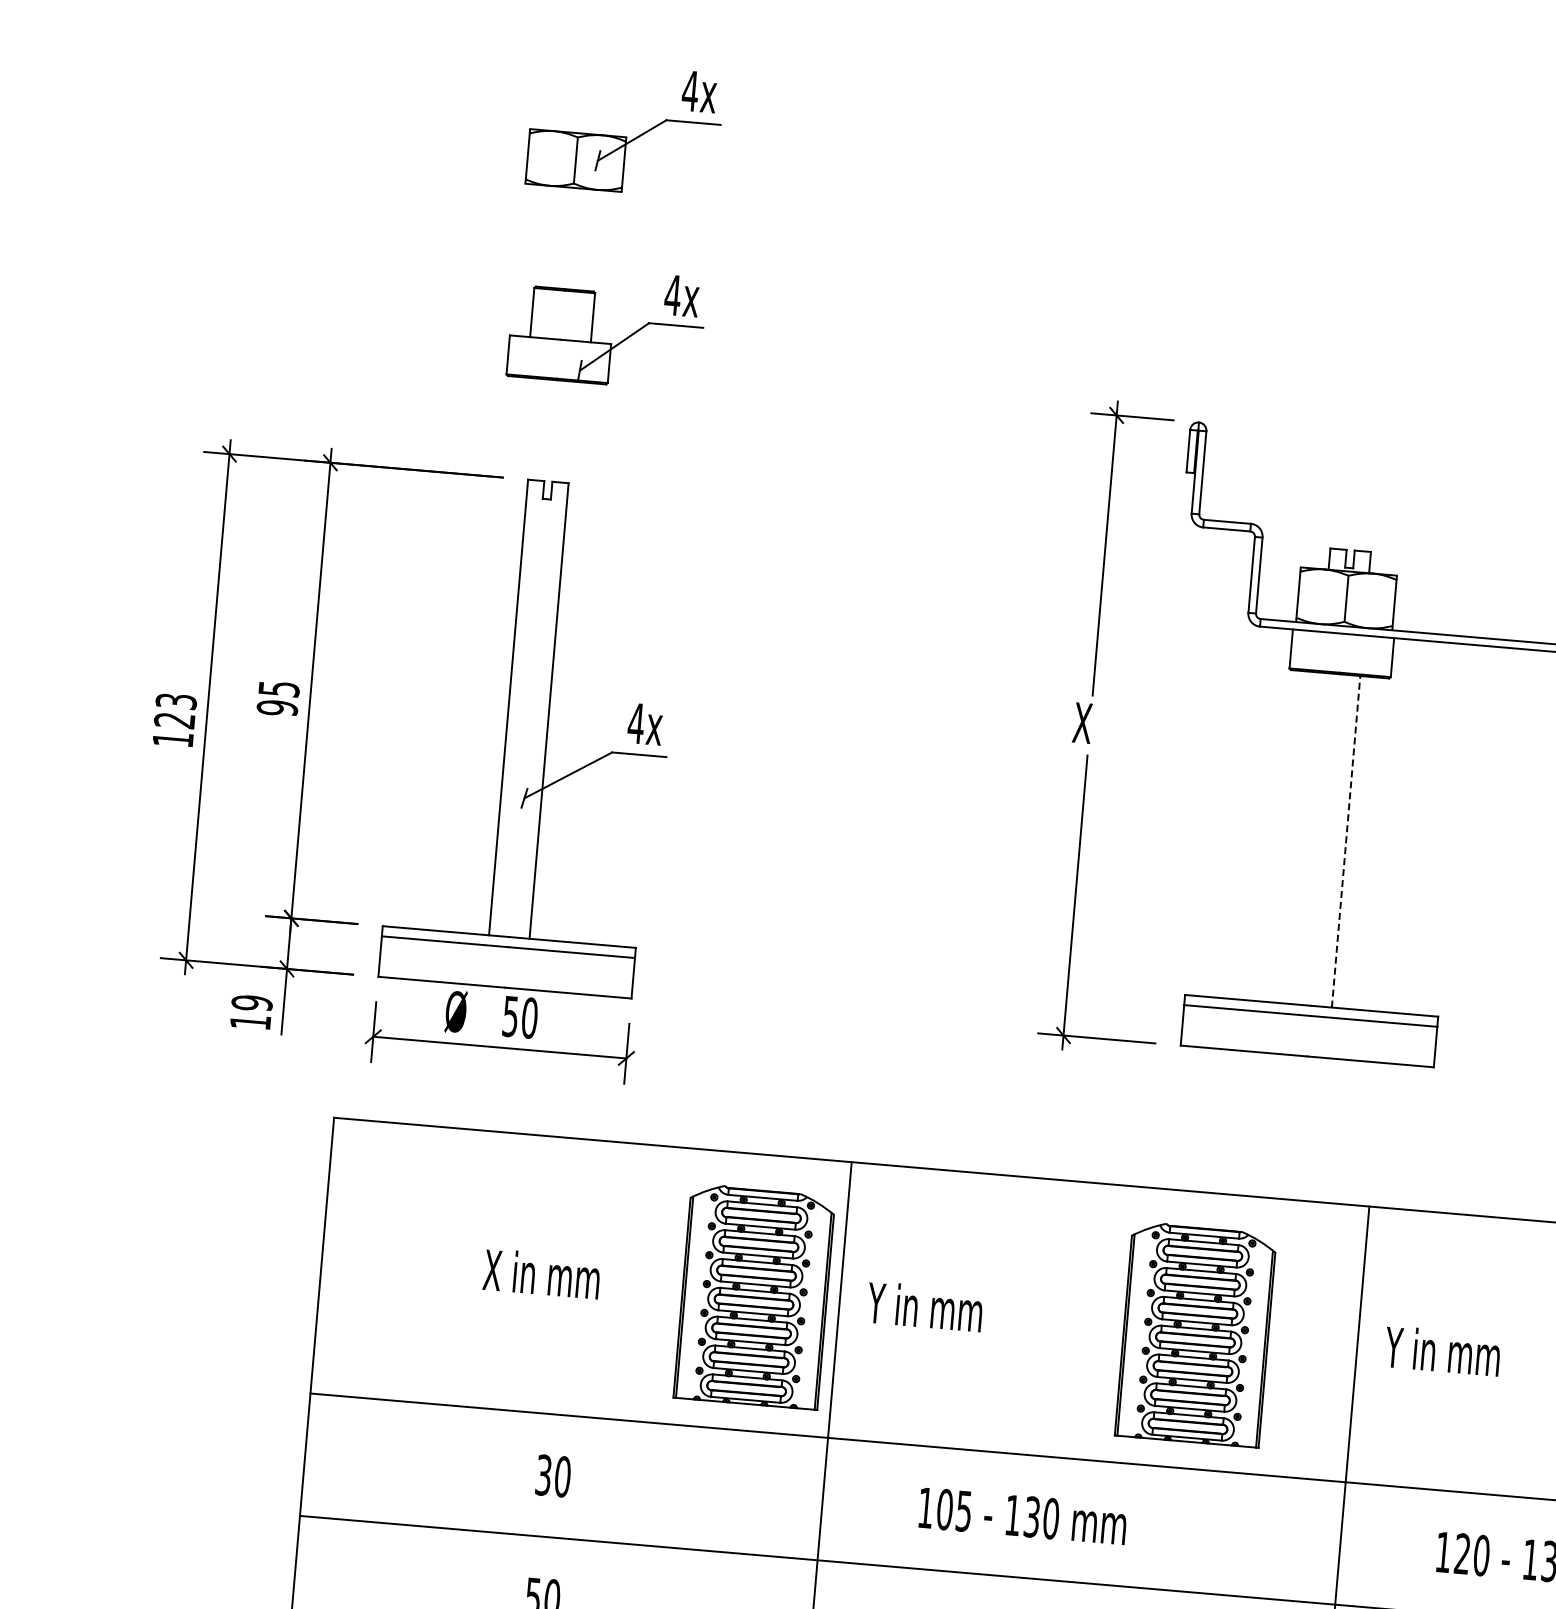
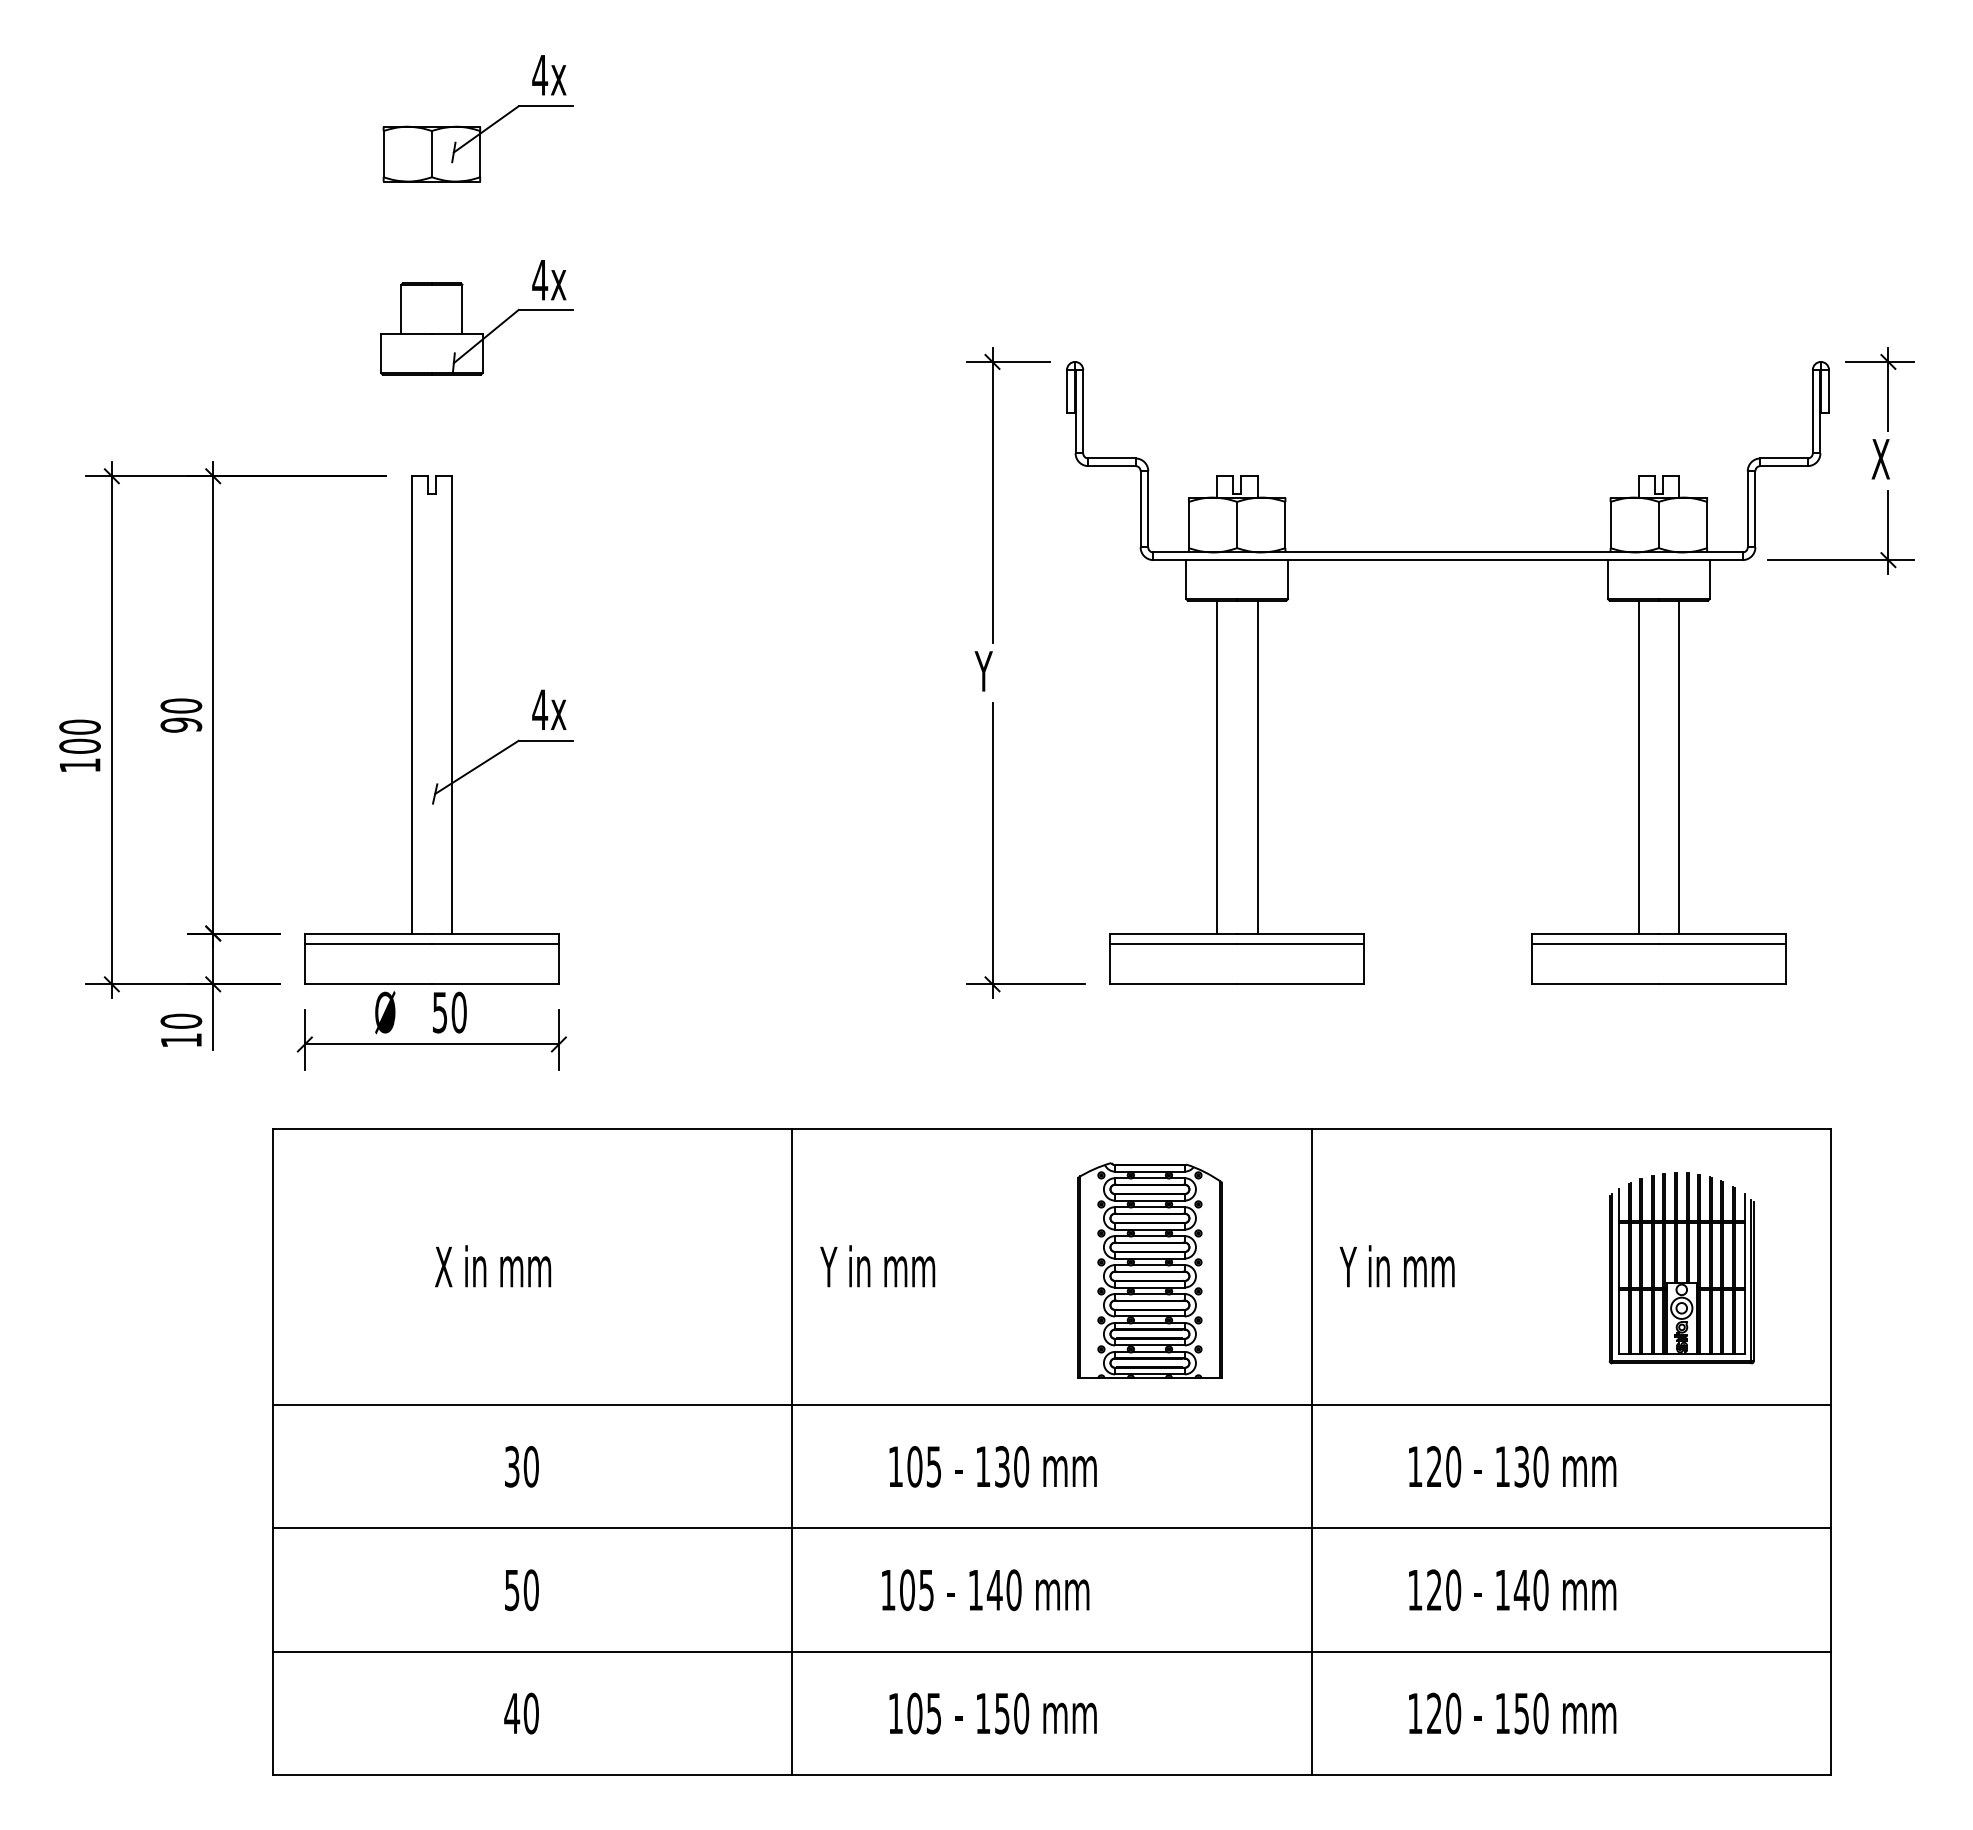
text: (279, 688) -> (181, 705), 95 -> 90
text: (175, 710) -> (79, 736), 123 -> 100
text: (1082, 723) -> (984, 671), X -> Y
line: (1305, 837) -> (1216, 766), added
line: (1346, 841) -> (1257, 766), dashed -> solid
text: (252, 1002) -> (181, 1020), 19 -> 10
part: (754, 1296) -> (706, 1270), removed

